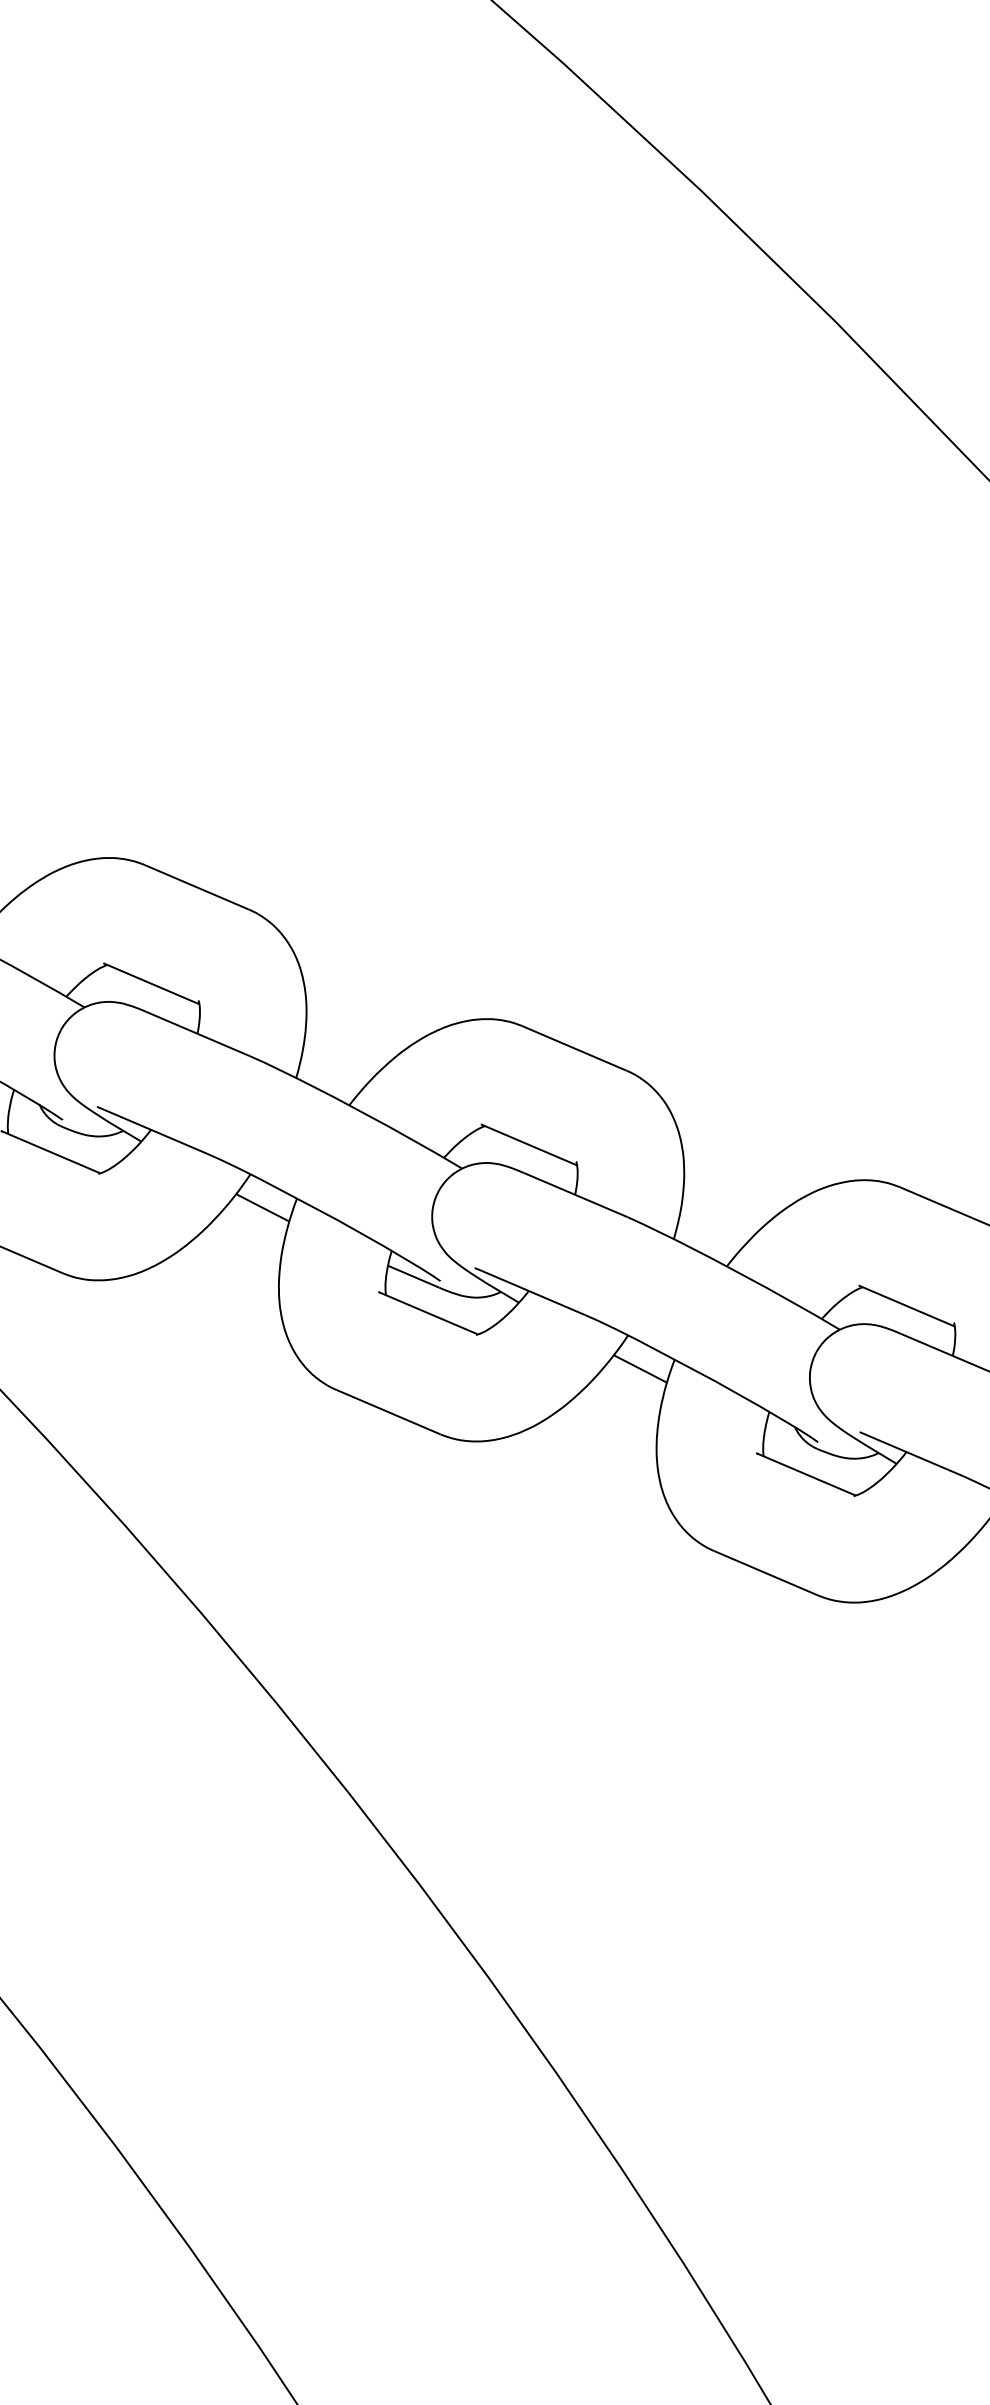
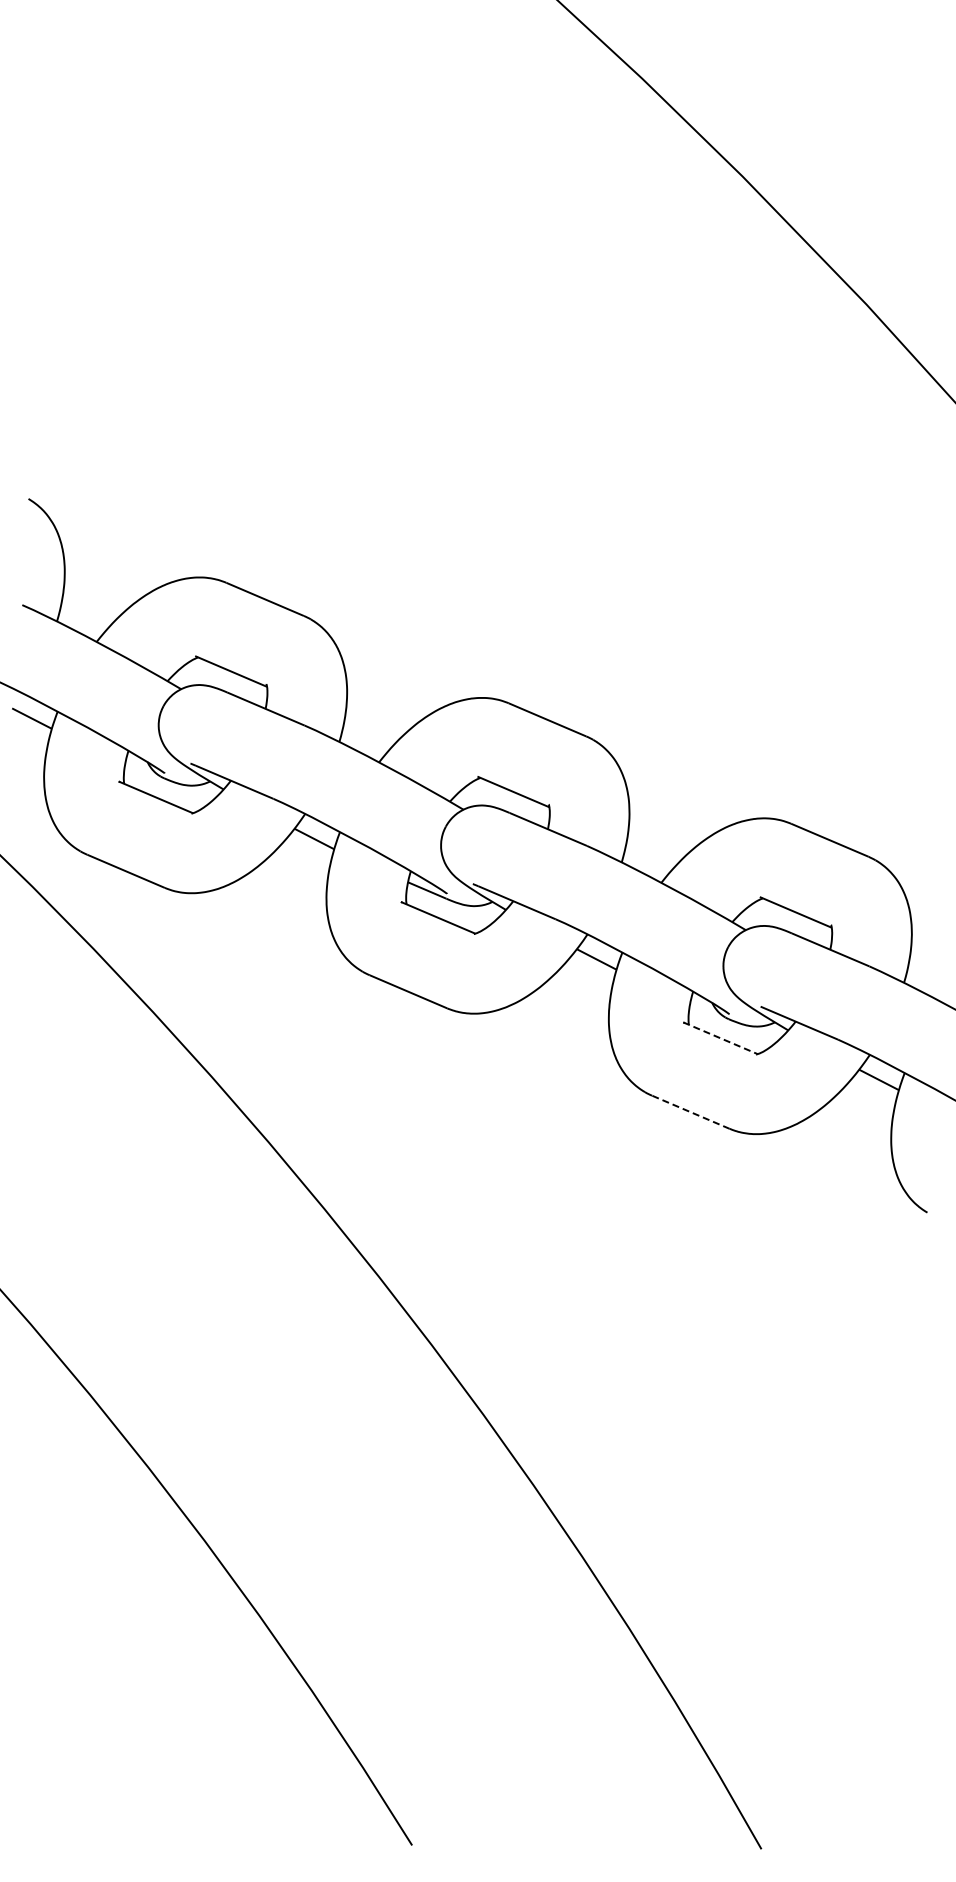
line: (805, 1474) -> (720, 1038), solid -> dashed
line: (765, 1573) -> (690, 1112), solid -> dashed

